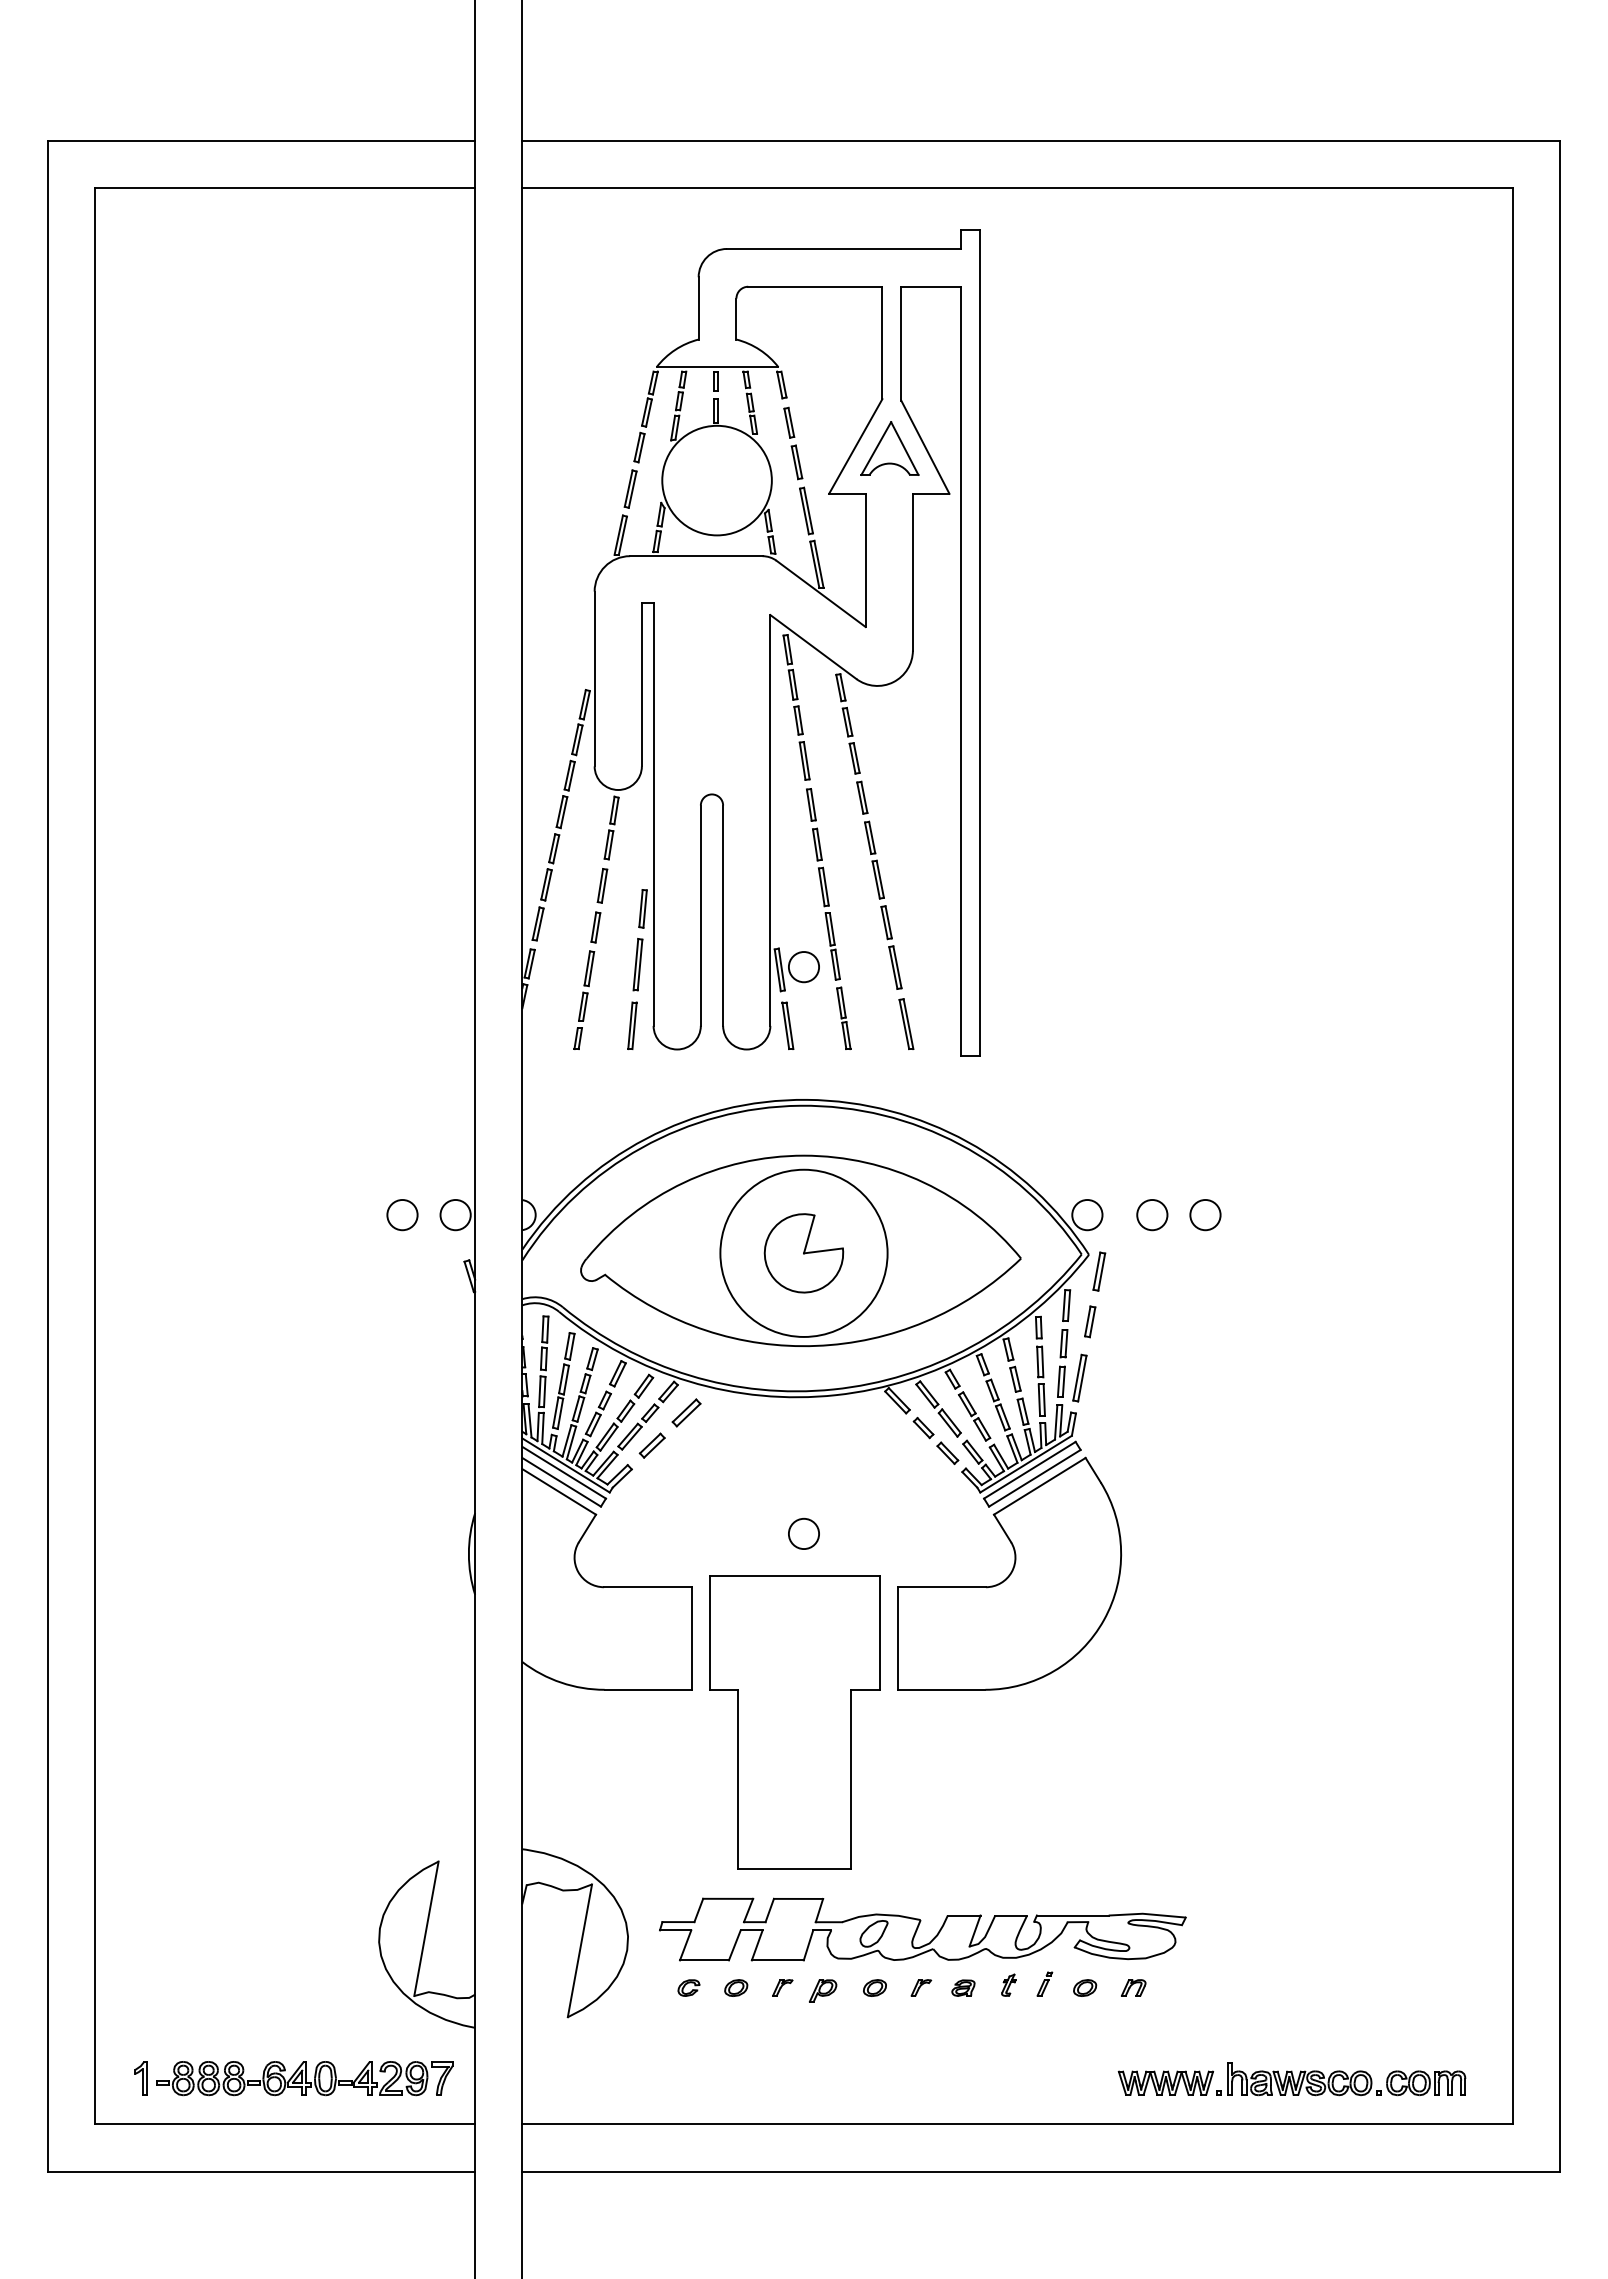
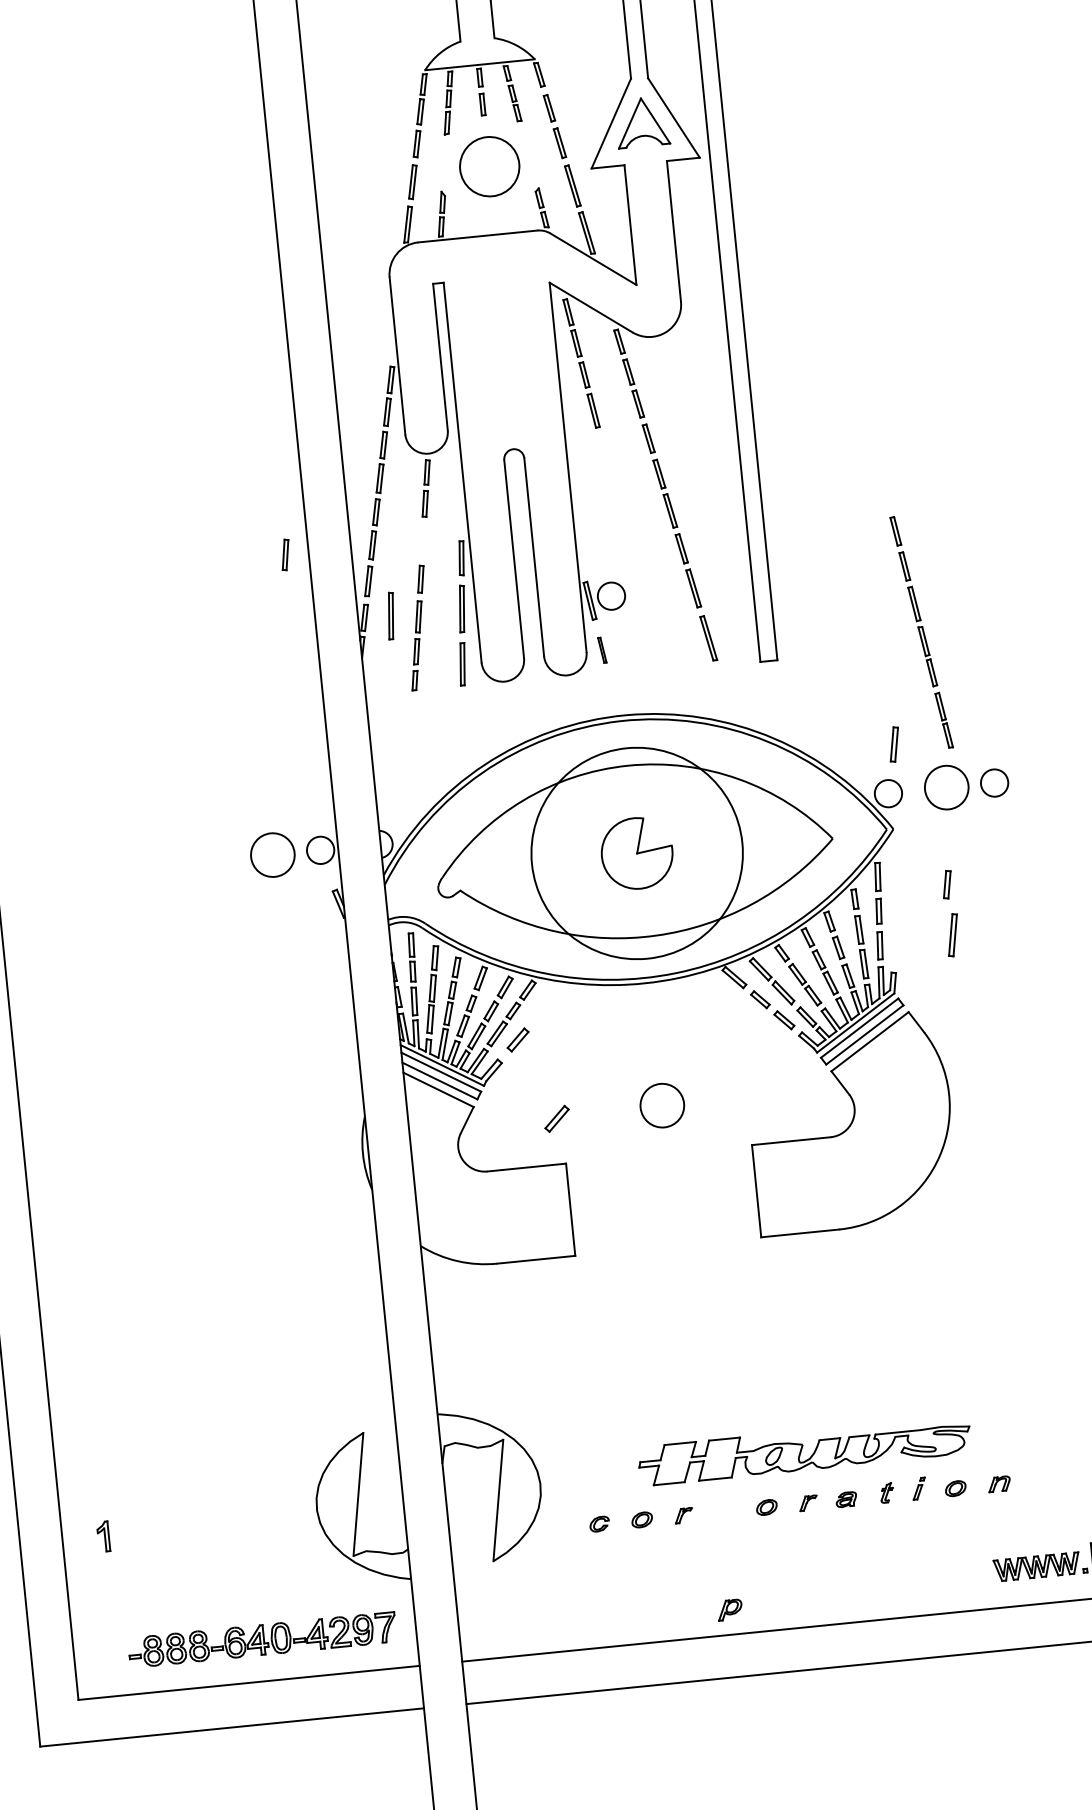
circle: (716, 480) -> (489, 166), size x0.6
part: (602, 885) -> (285, 554), moved
part: (828, 918) -> (921, 631), moved
part: (558, 964) -> (390, 615), added
part: (787, 1025) -> (601, 650), size x0.6
circle: (402, 1215) -> (272, 855), size x1.6
circle: (1152, 1215) -> (947, 788), size x1.6
circle: (803, 1252) -> (636, 852), size x1.4
part: (1099, 1271) -> (894, 744), moved
part: (1090, 1321) -> (947, 884), moved
part: (1079, 1377) -> (952, 934), moved
part: (686, 1412) -> (556, 1118), moved
circle: (803, 1533) -> (661, 1105), size x1.6
part: (794, 1722) -> (670, 1276), removed
part: (922, 1929) -> (804, 1450), size x0.7
part: (823, 1990) -> (730, 1609), moved
part: (140, 2078) -> (103, 1536), moved

